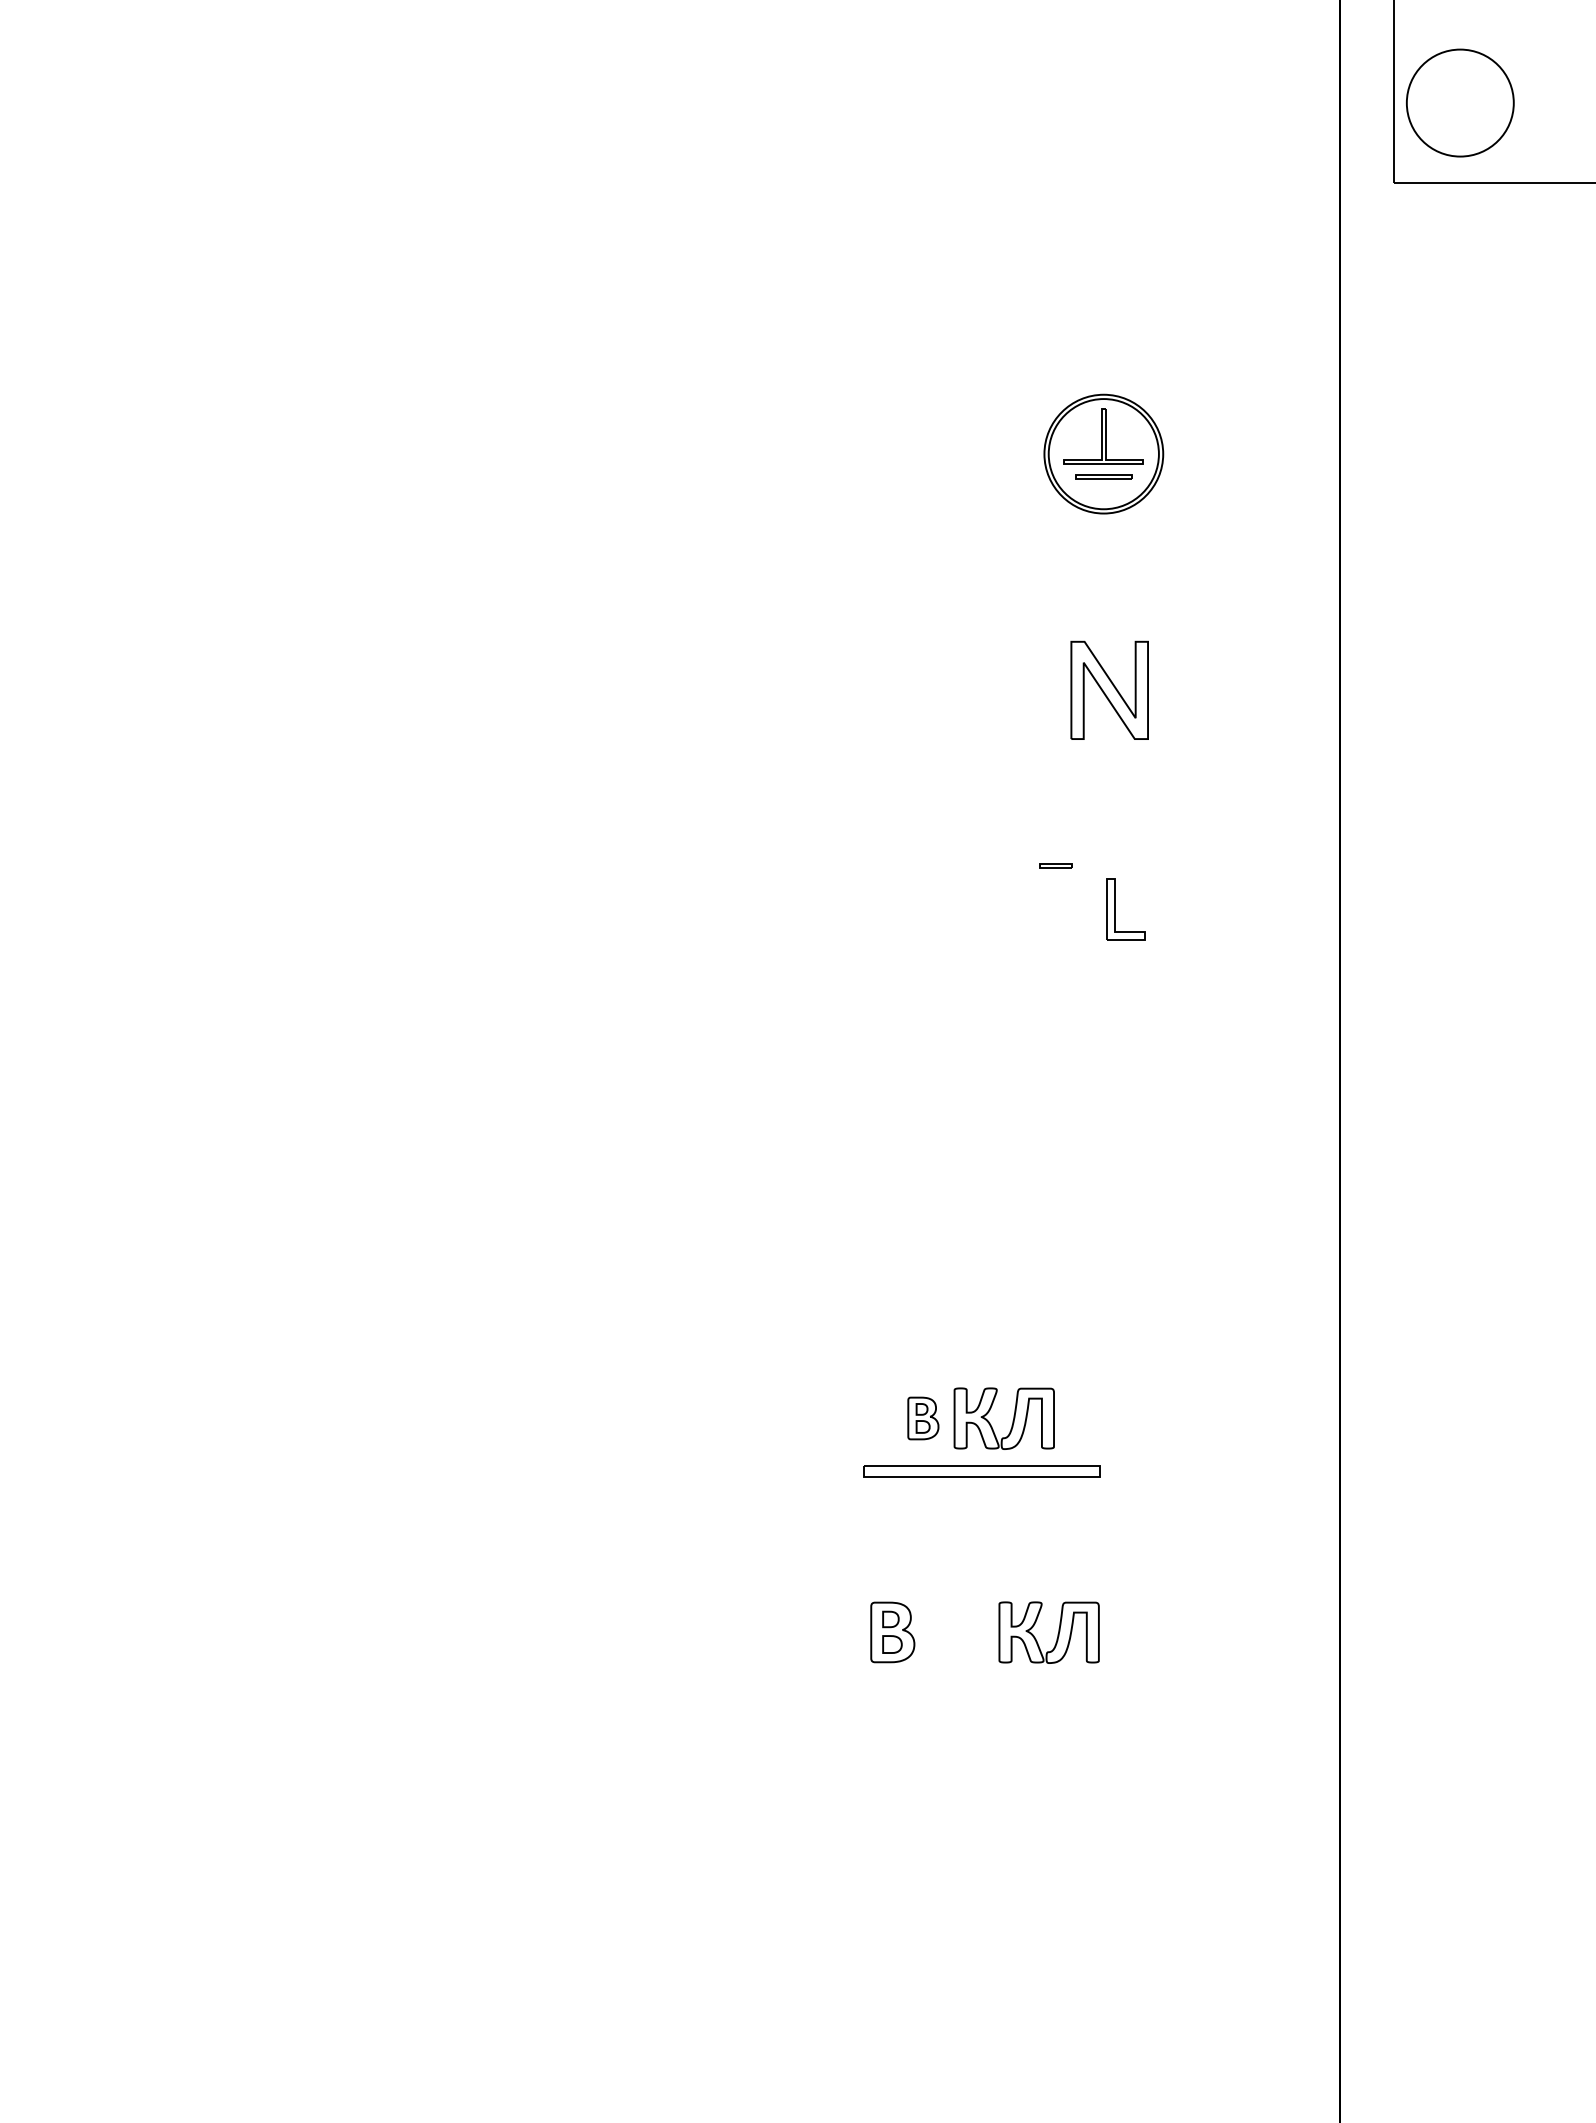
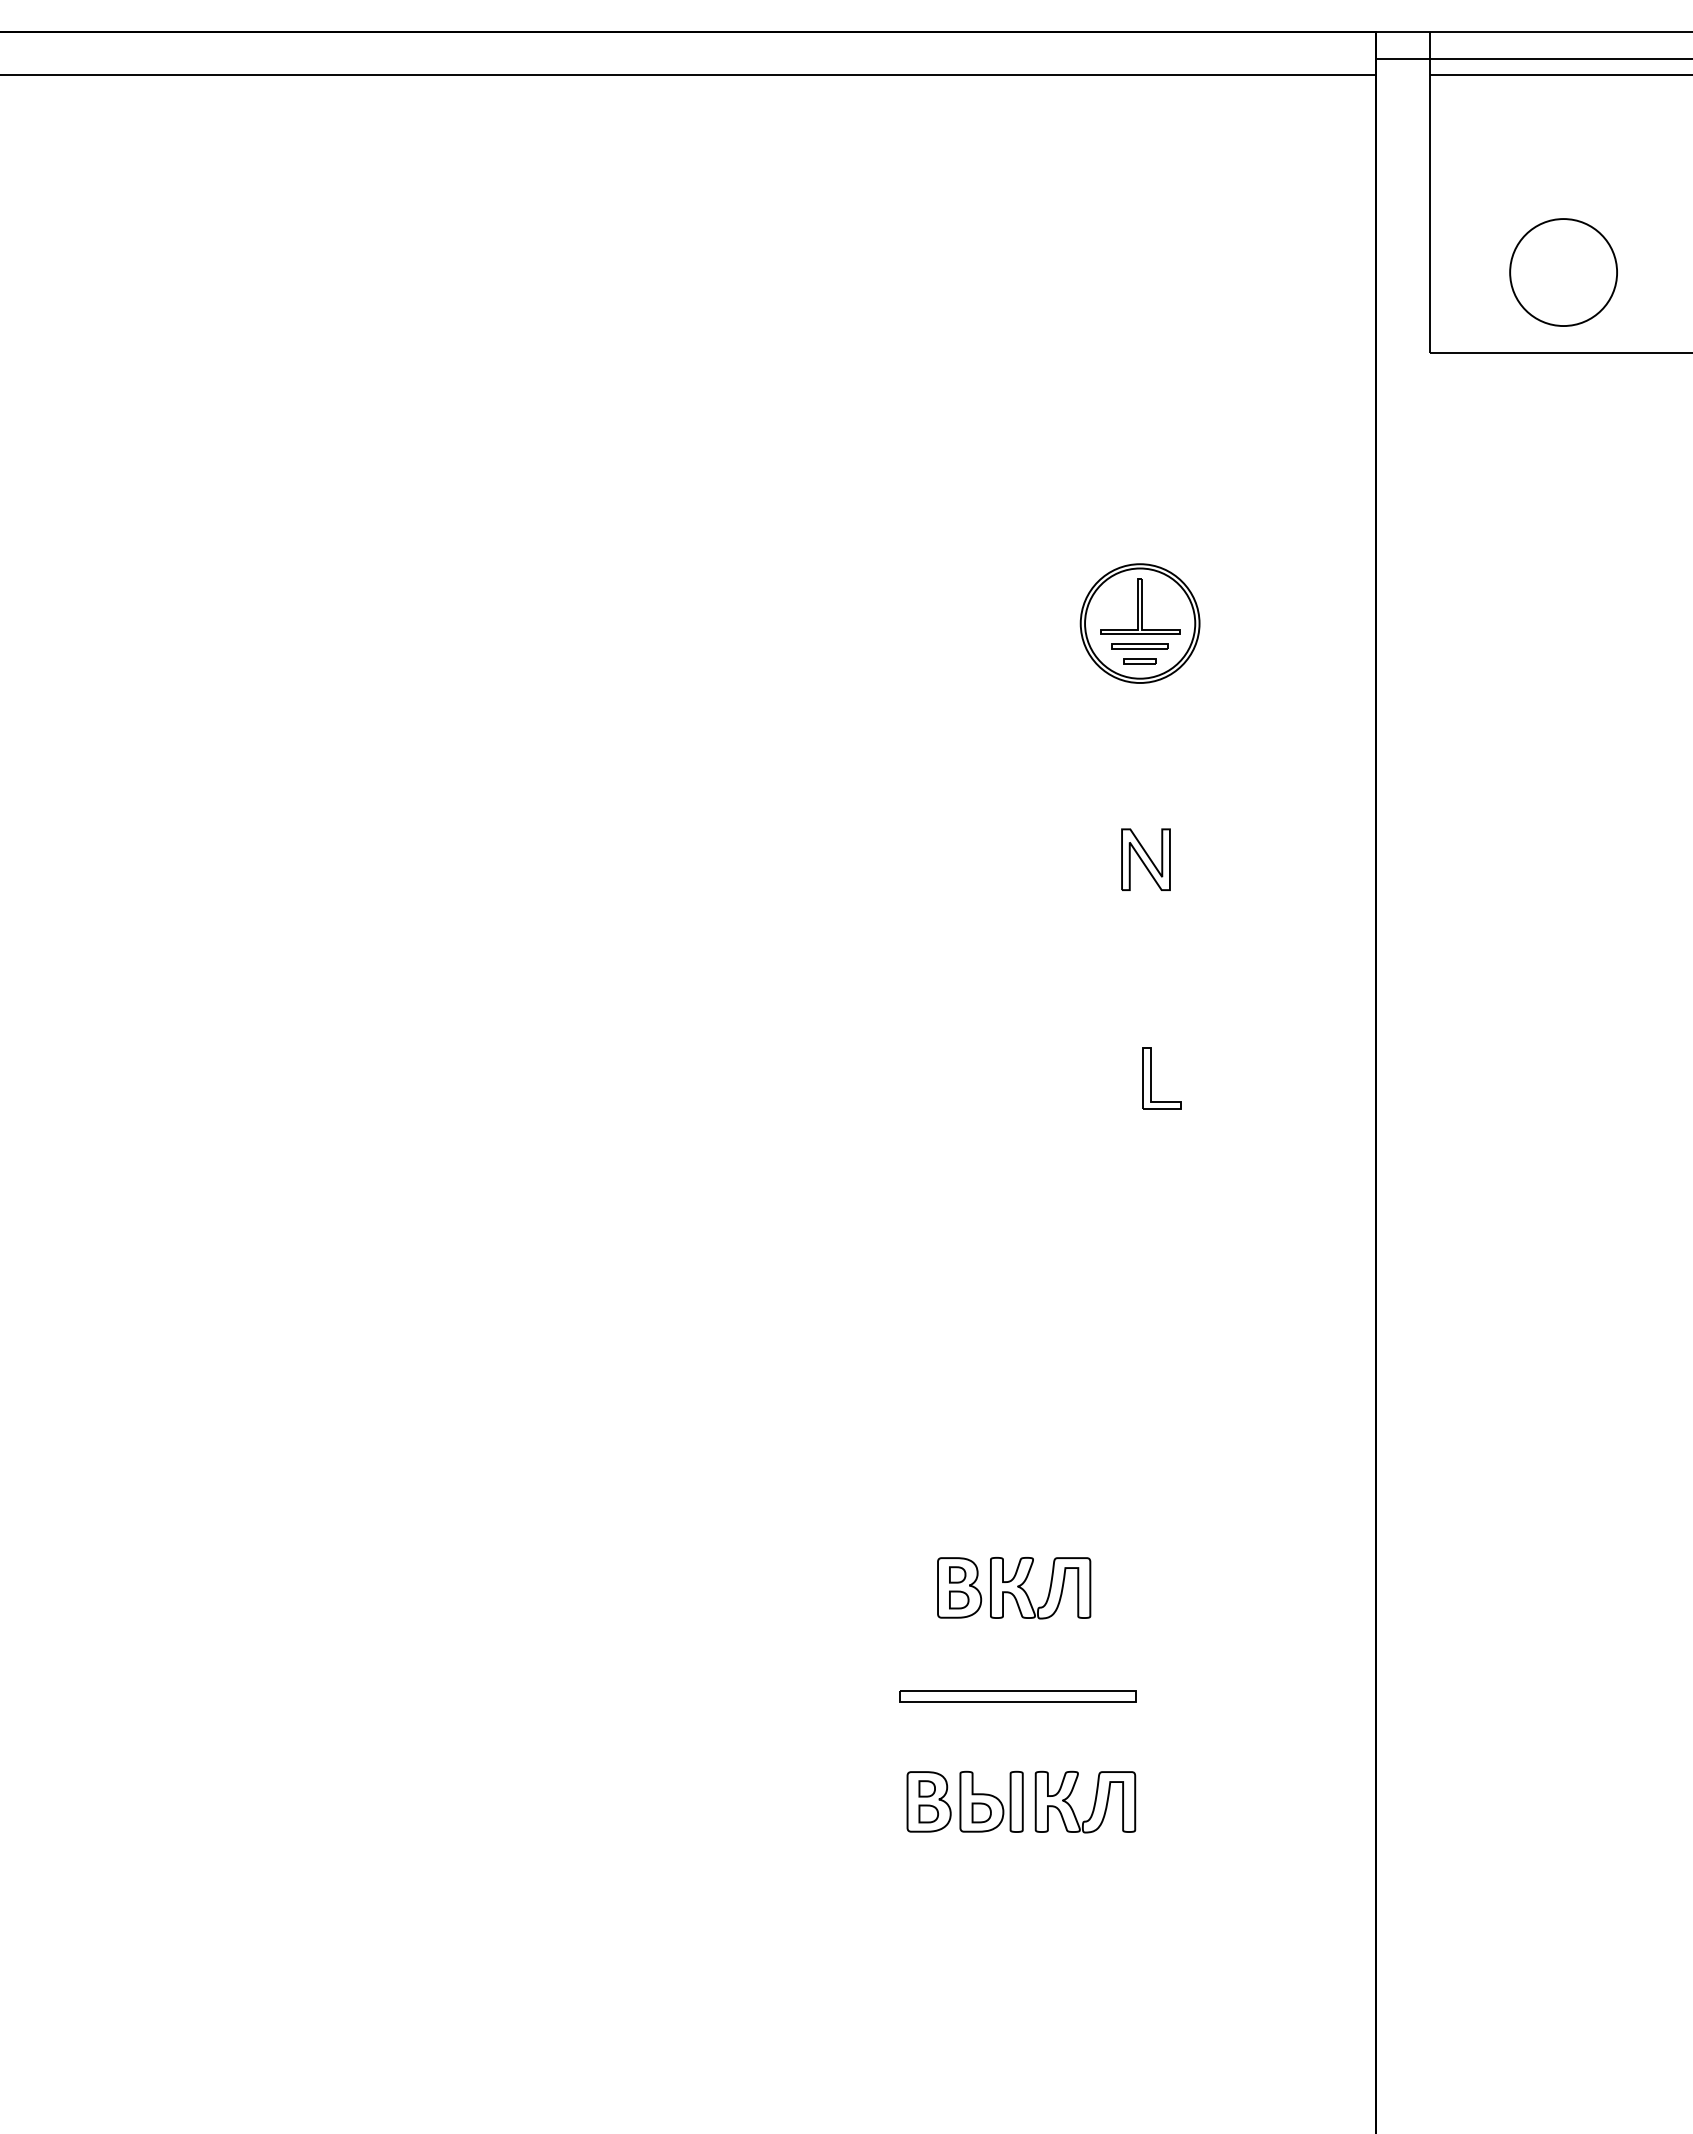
part: (1460, 103) -> (1563, 272), moved
part: (1109, 690) -> (1145, 859), size x0.62
part: (1055, 866) -> (1139, 661), moved
part: (923, 1418) -> (959, 1587), size x1.43
part: (981, 1472) -> (1017, 1696), moved
part: (955, 1632) -> (991, 1801), added

